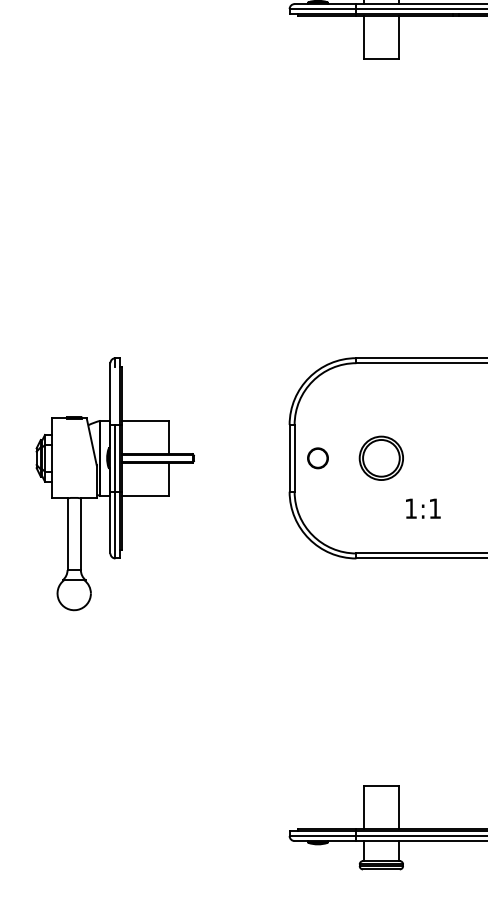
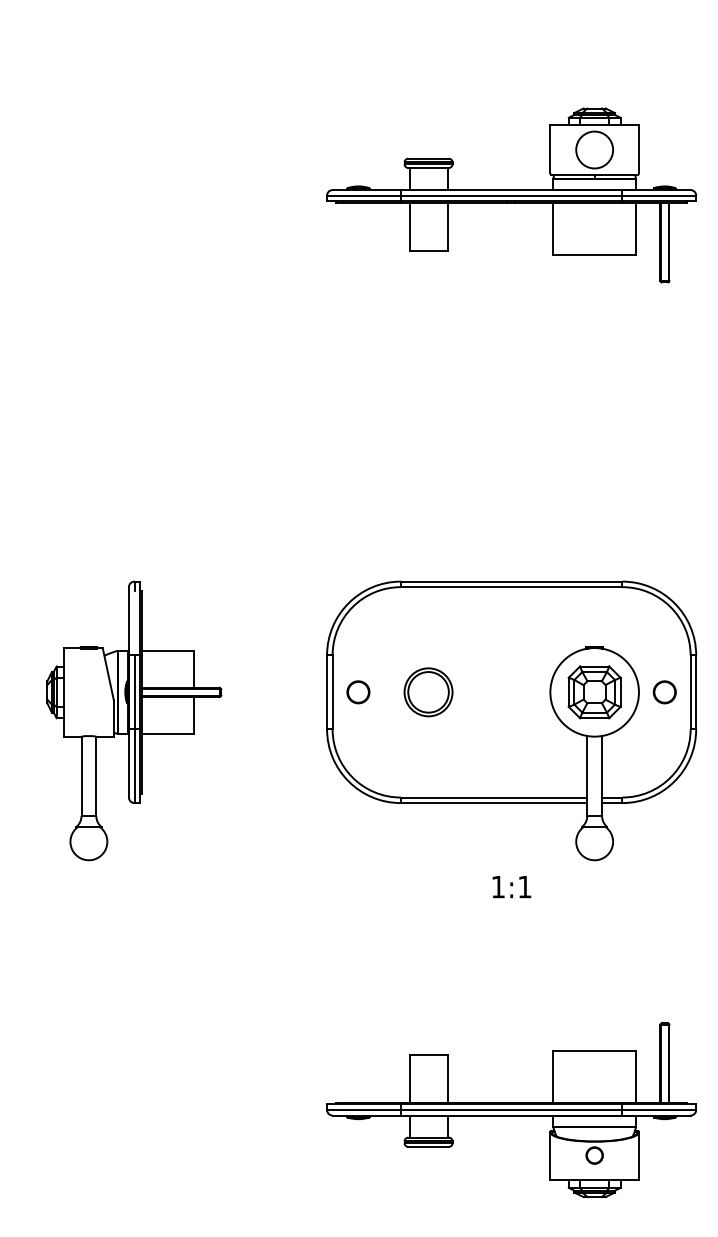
text: (422, 509) -> (511, 887), moved

